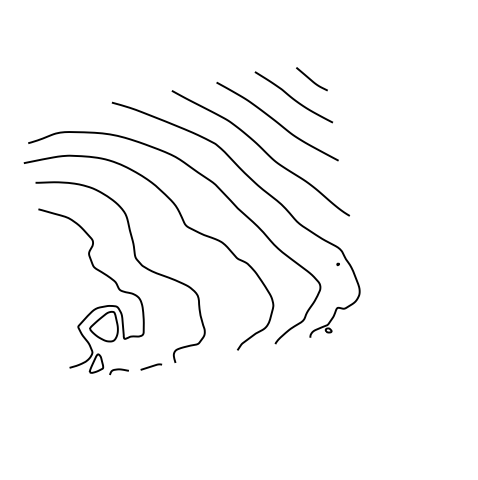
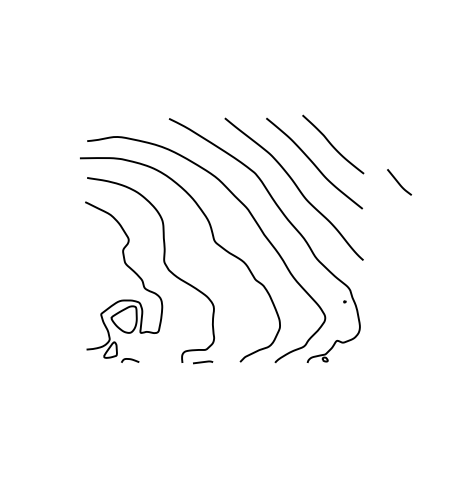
curve: (311, 79) -> (399, 182), moved
line: (151, 366) -> (203, 362), moved

